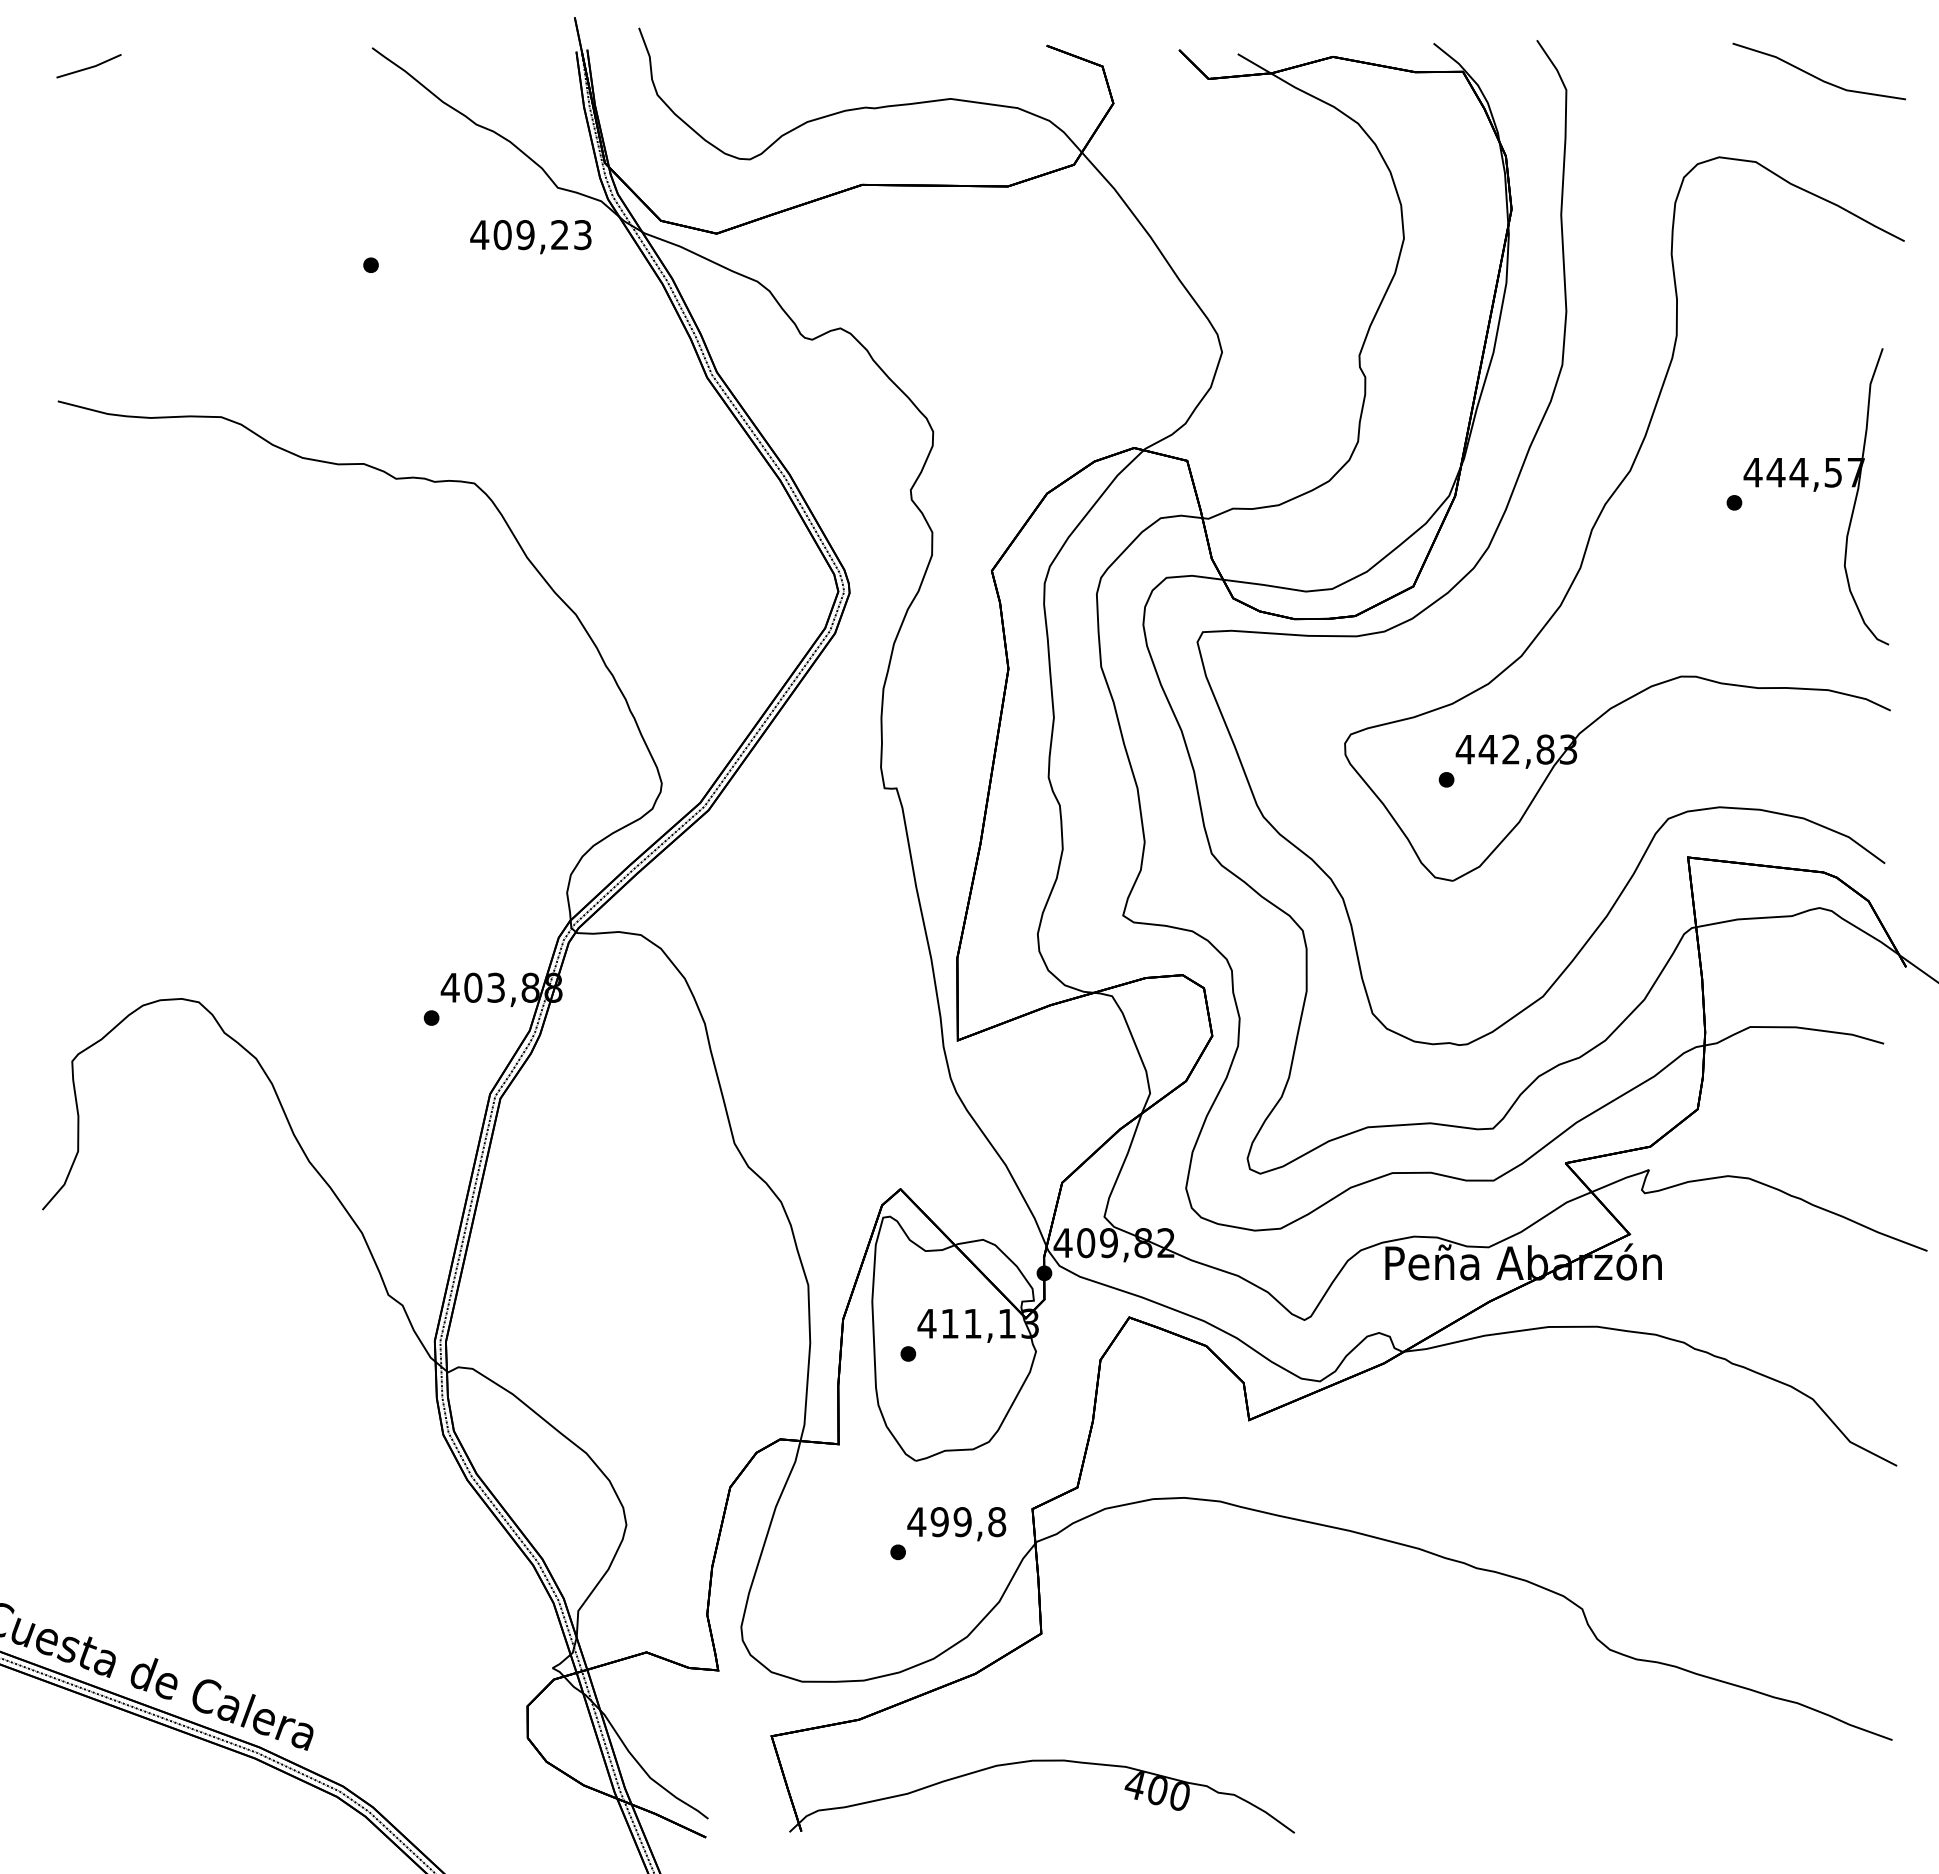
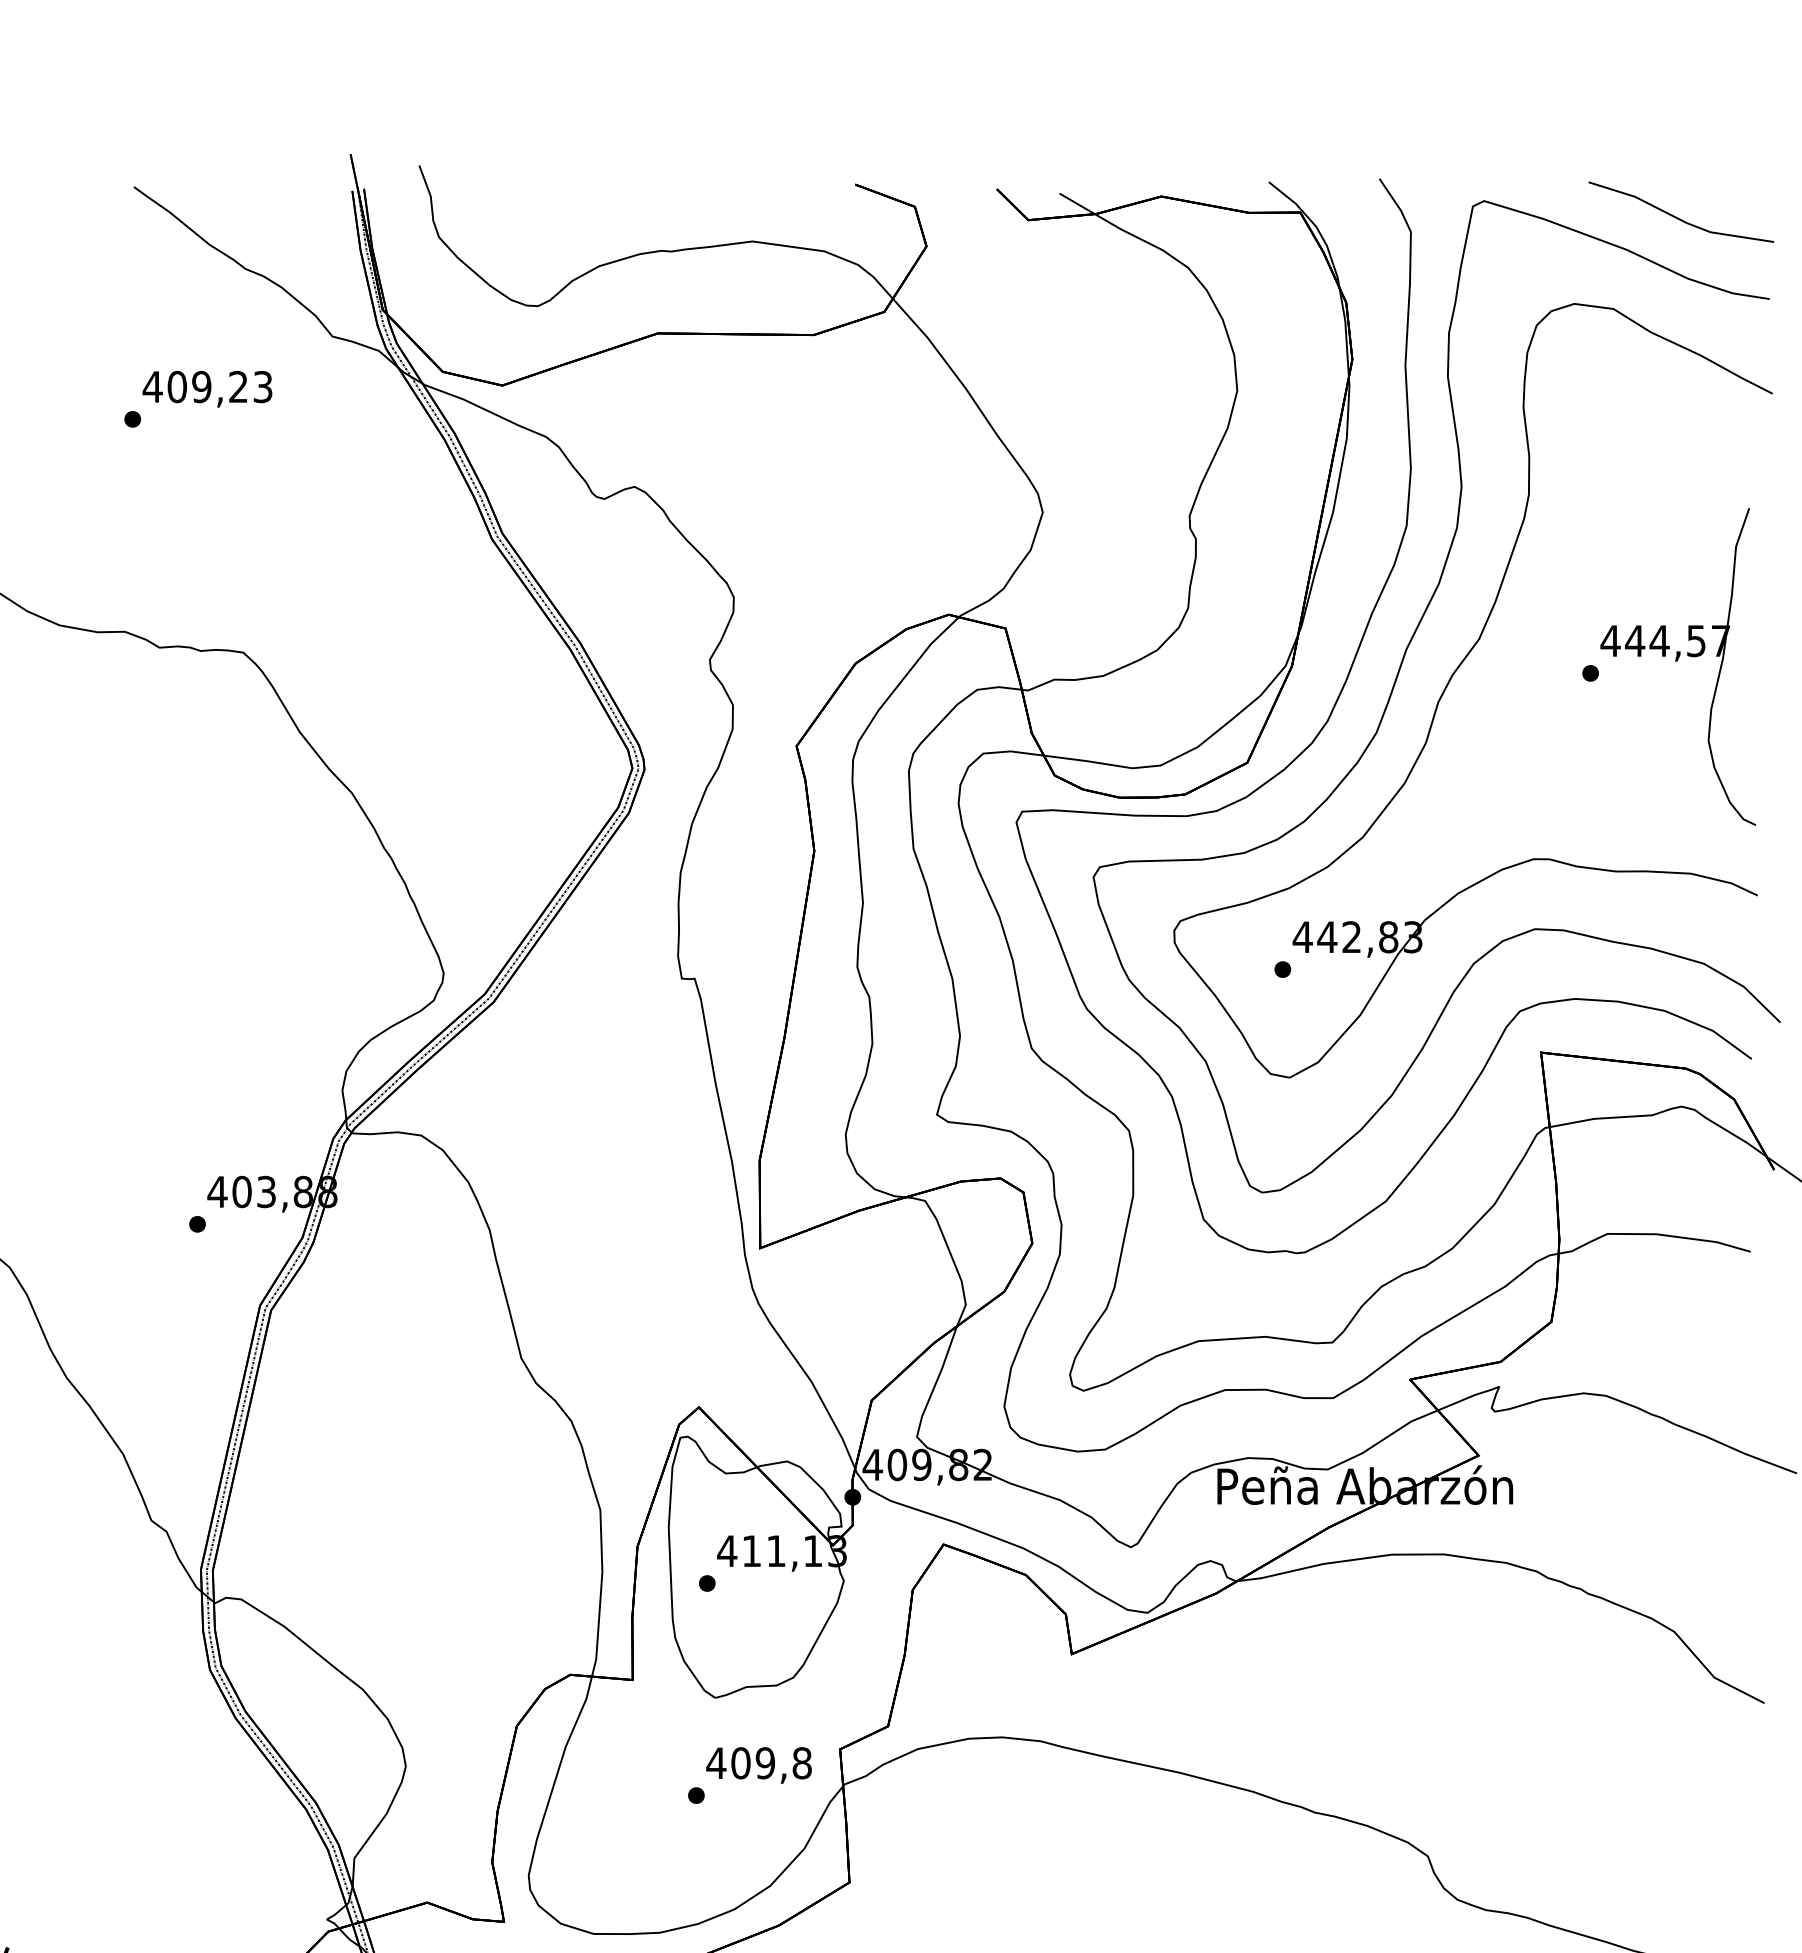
text: (530, 237) -> (207, 389), moved
part: (1552, 512) -> (1396, 683), added
text: (939, 1522) -> (740, 1763), 499,8 -> 409,8

